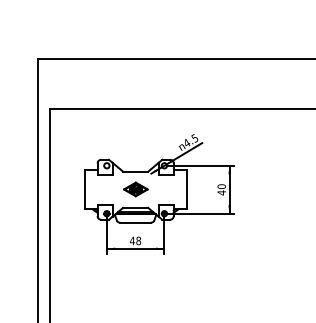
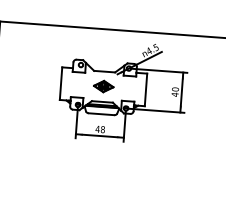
part: (159, 194) -> (123, 92), moved

